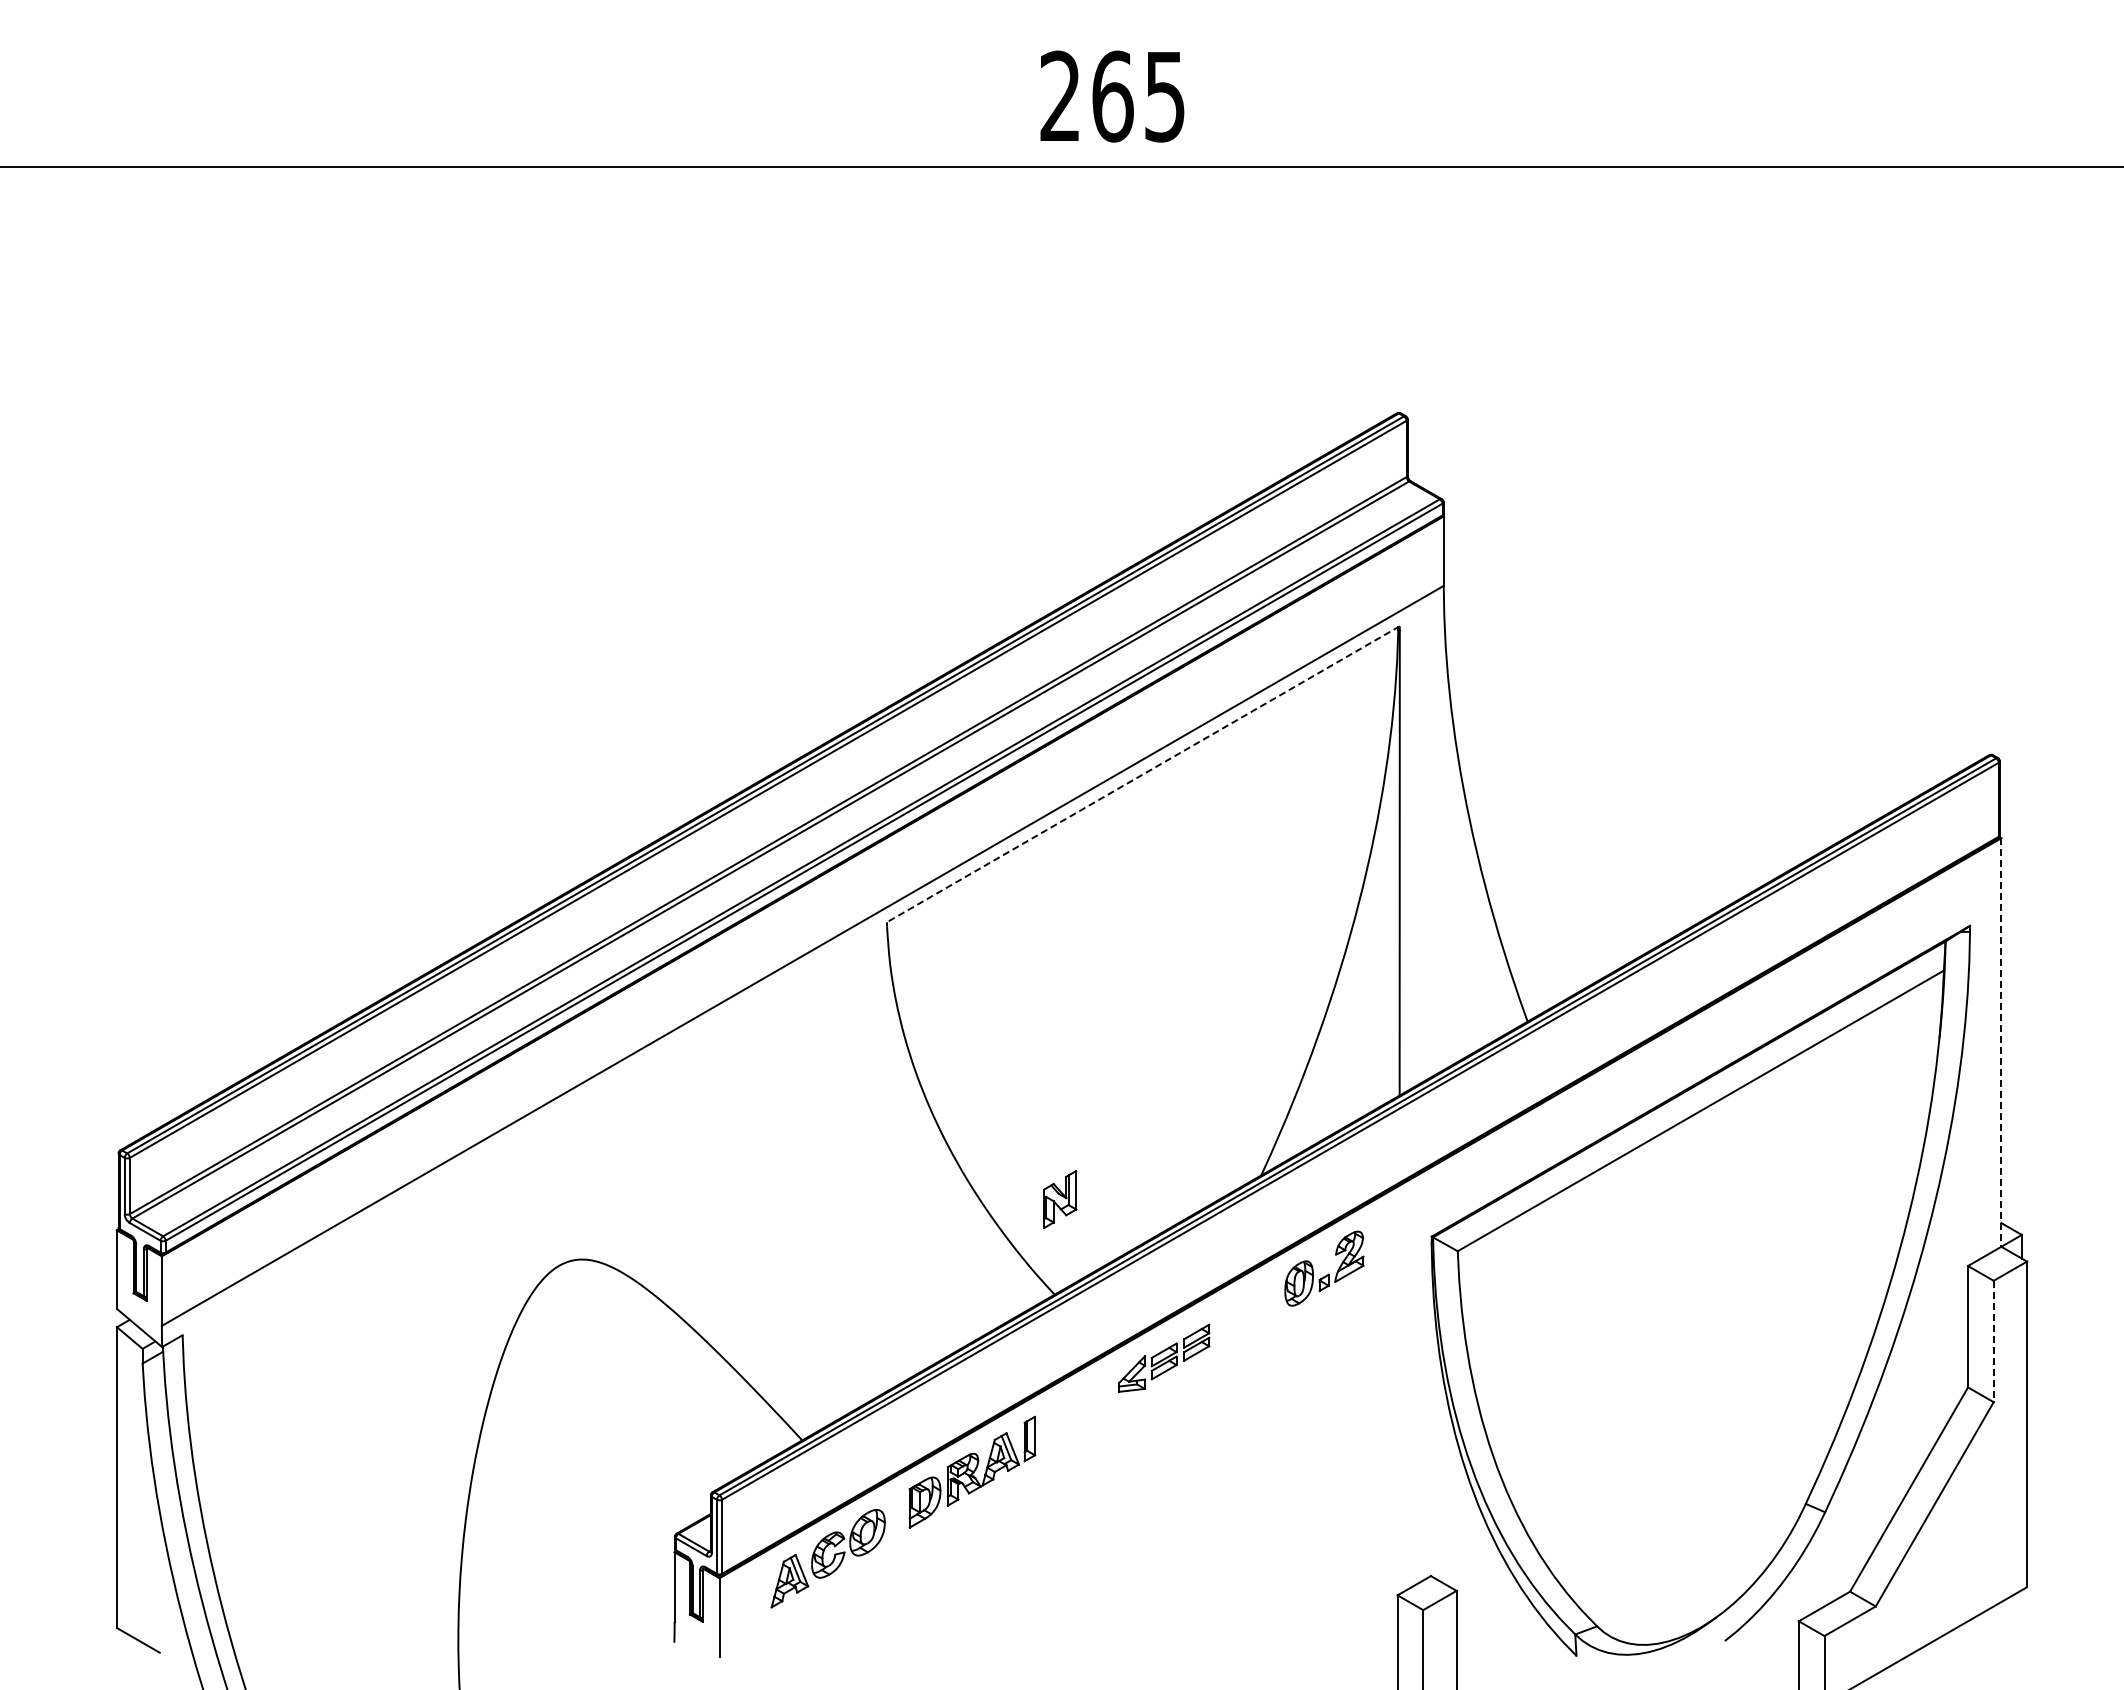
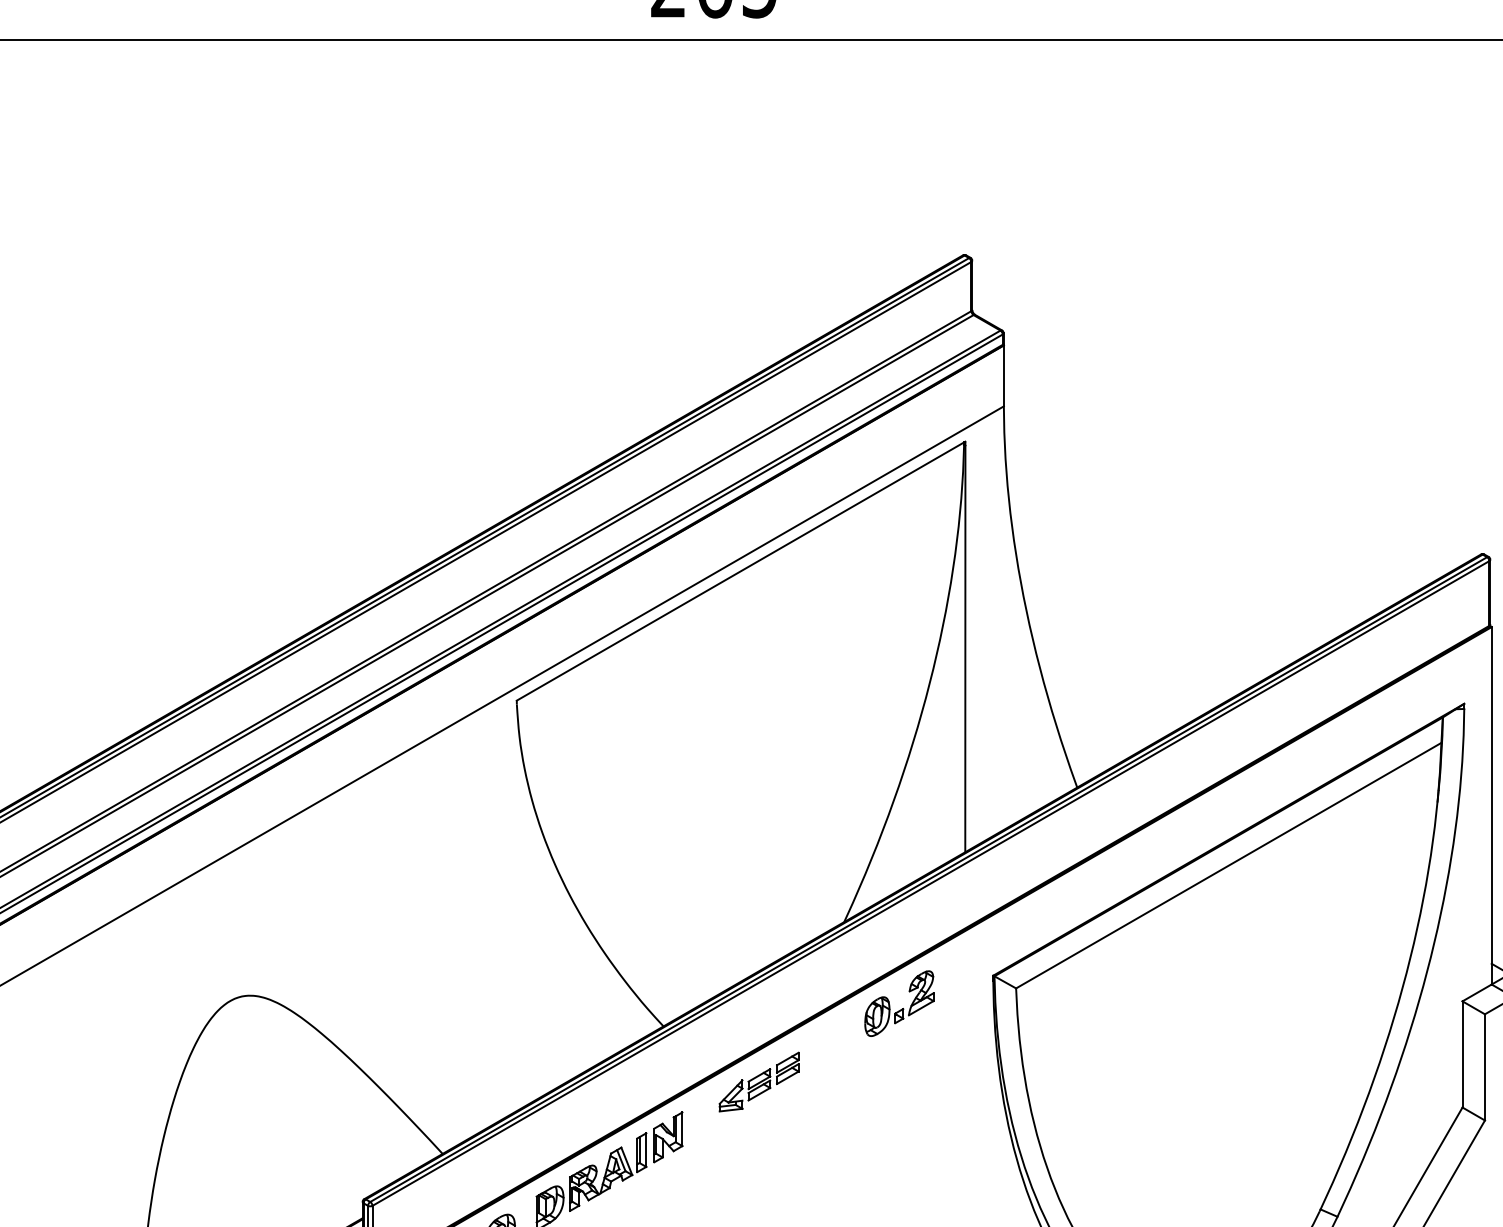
line: (1142, 774) -> (740, 571), dashed -> solid
line: (2001, 1043) -> (1491, 806), dashed -> solid
part: (1060, 1199) -> (668, 1137), moved
line: (1993, 1341) -> (1484, 1067), dashed -> solid

